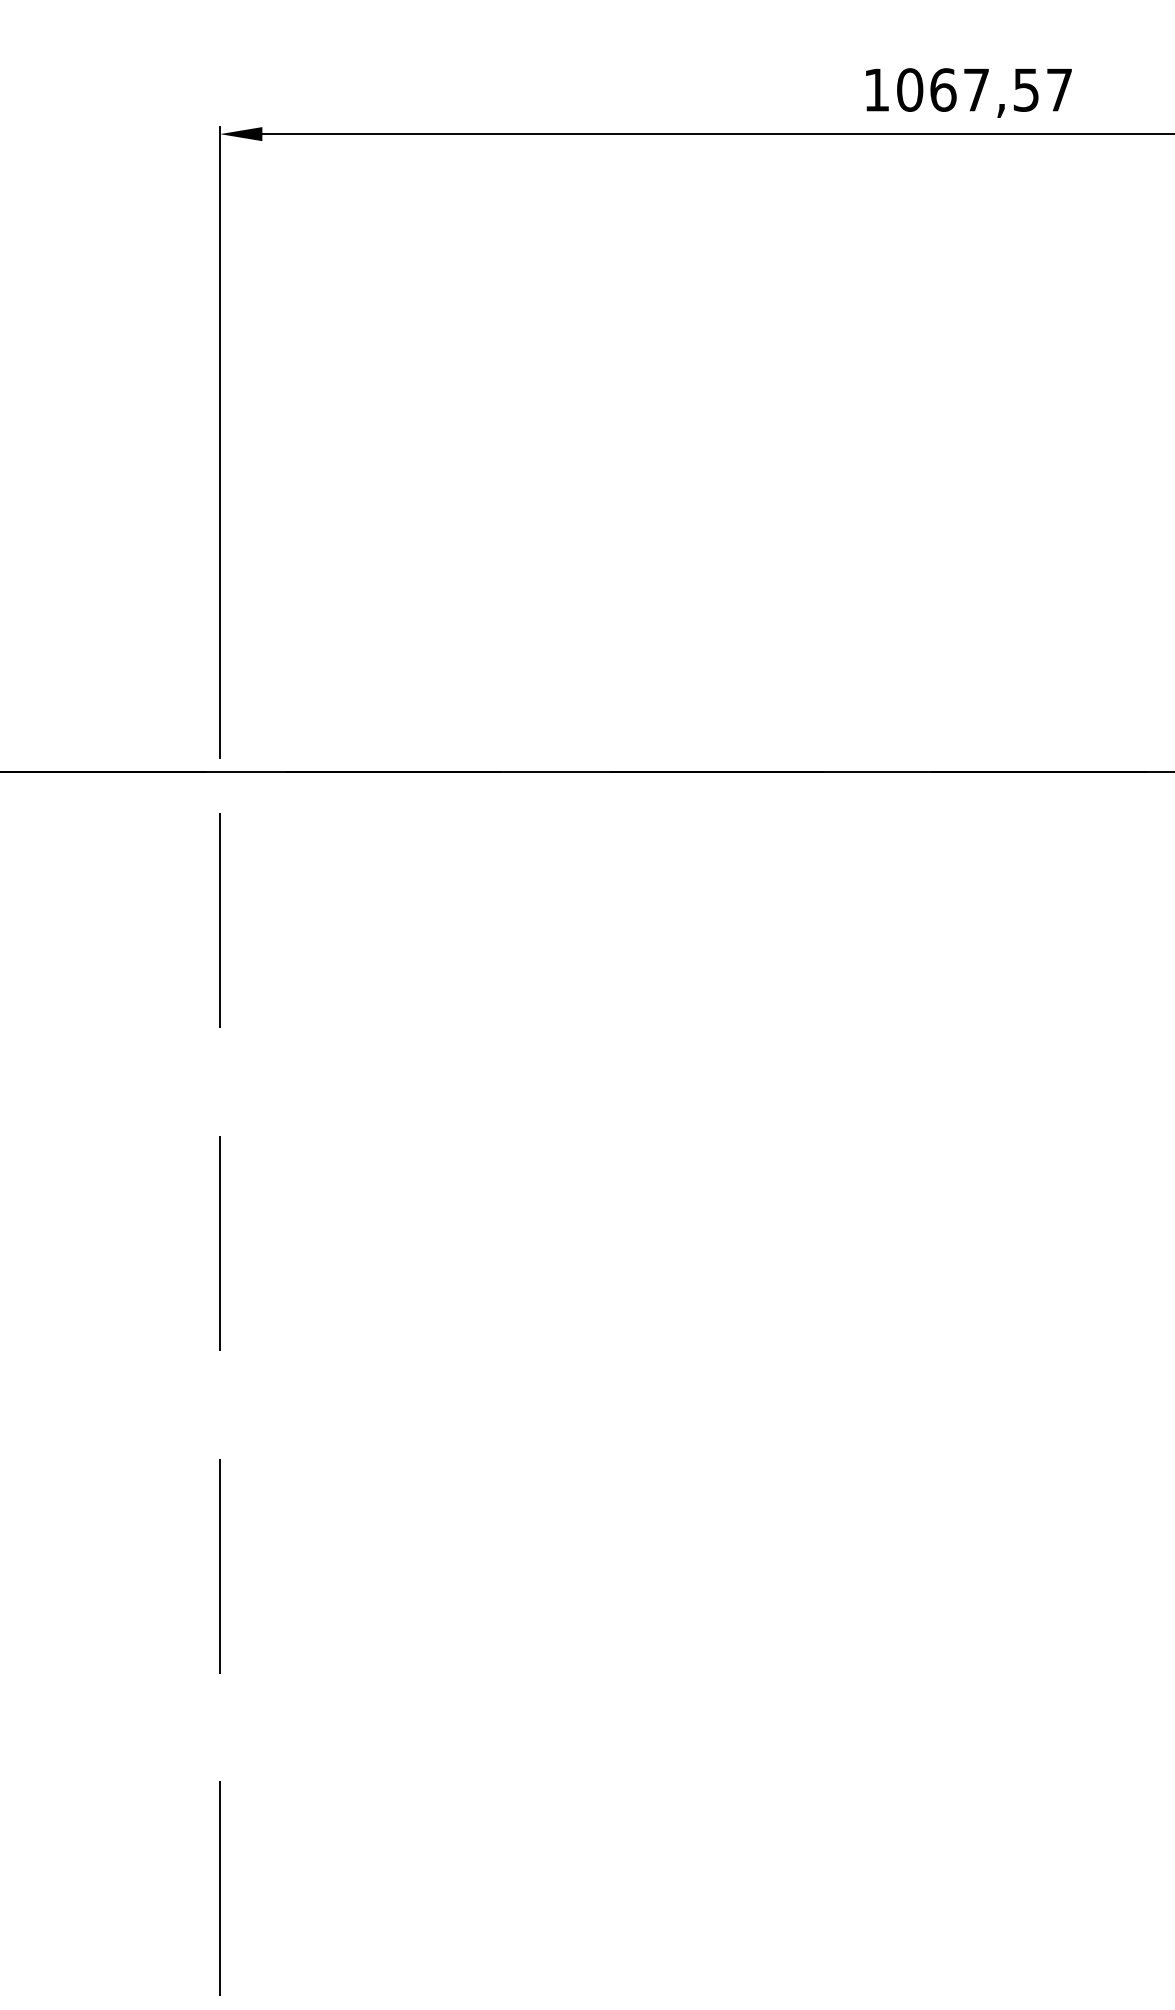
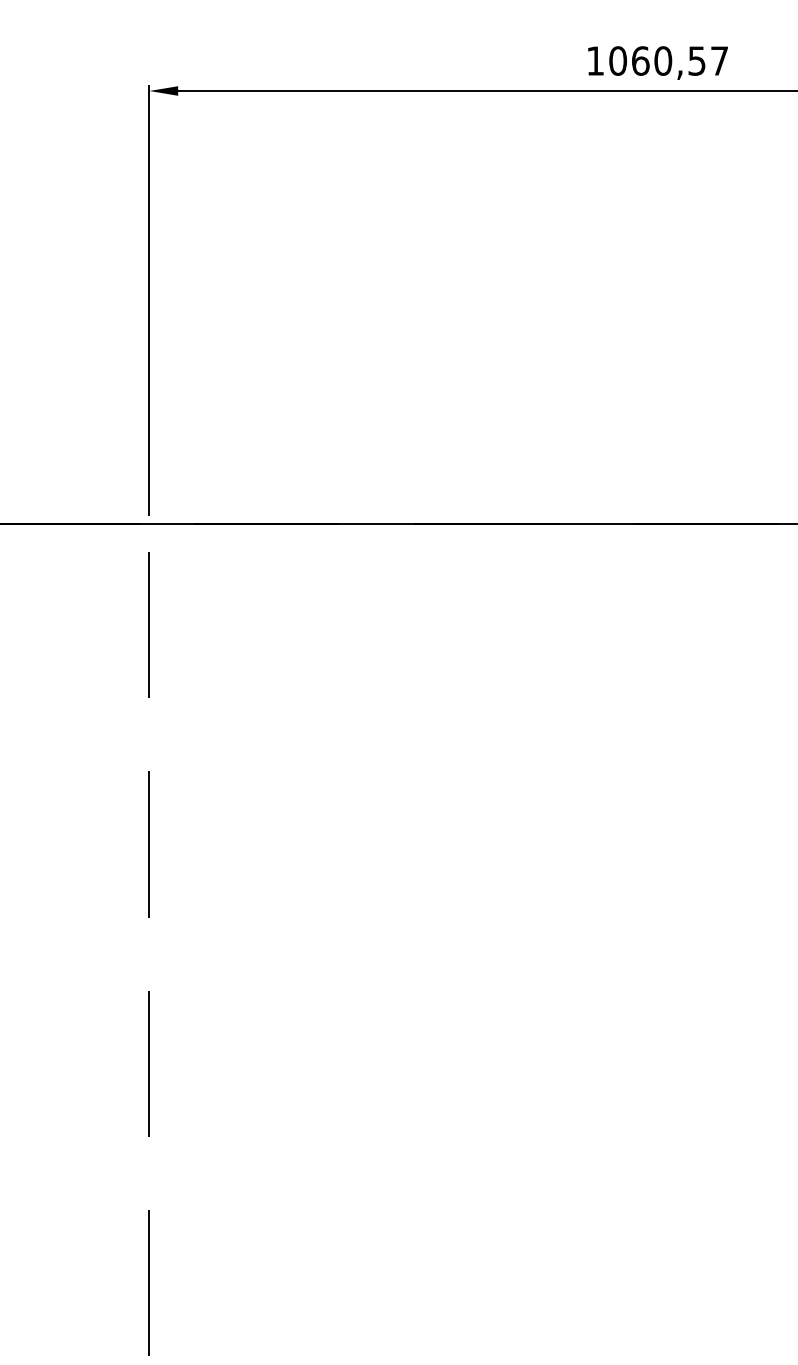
text: (976, 89) -> (663, 60), 1067,57 -> 1060,57

